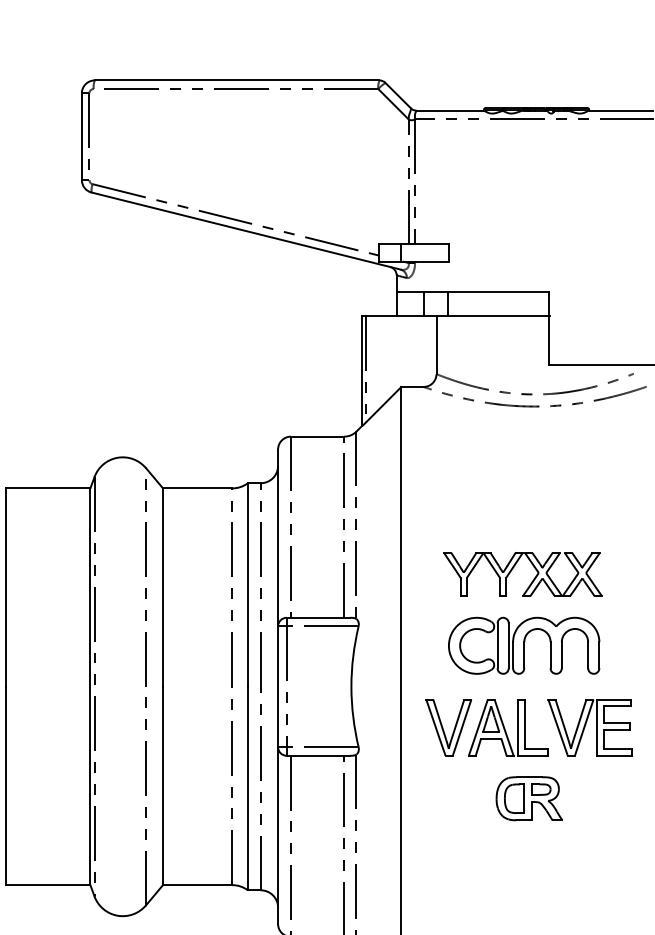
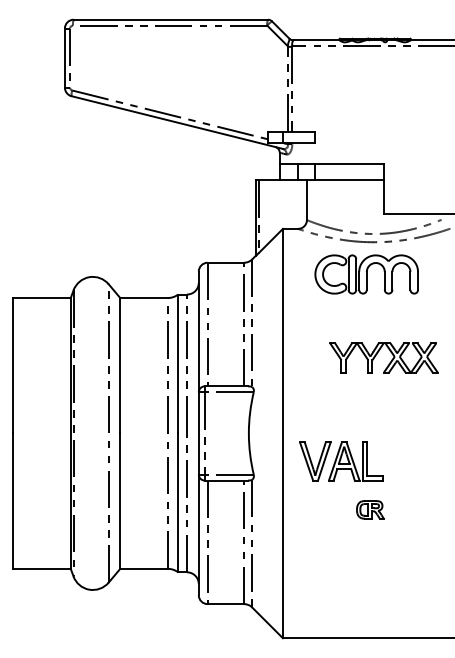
part: (513, 569) -> (377, 354), moved
part: (523, 645) -> (366, 274), moved
part: (589, 727) -> (411, 461), removed
part: (529, 798) -> (370, 509), size x0.6

